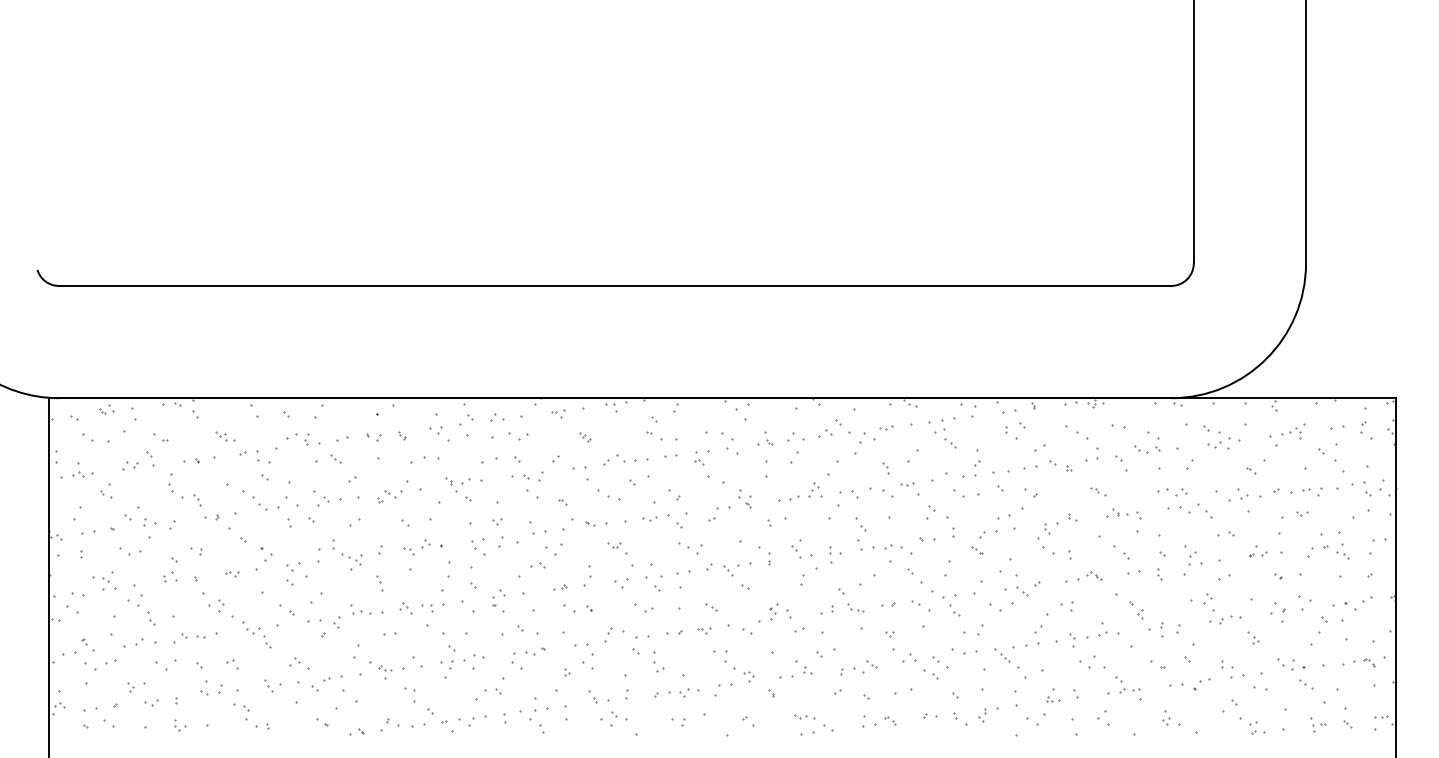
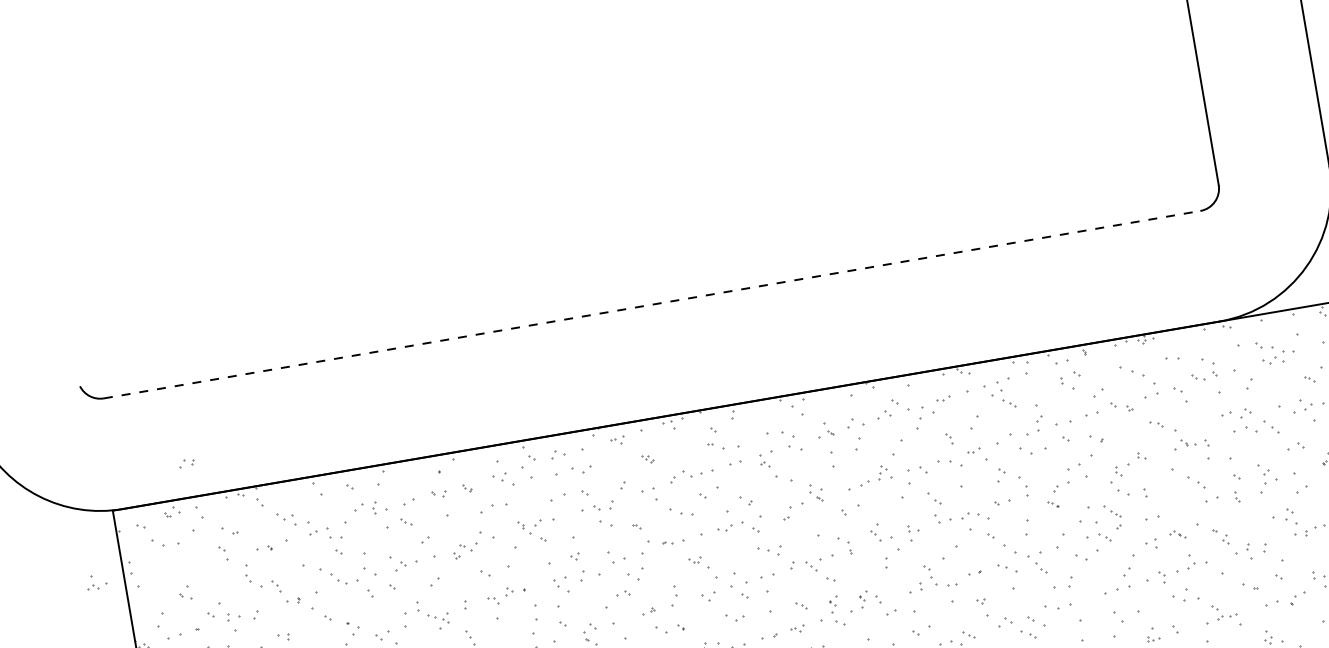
line: (615, 285) -> (652, 304), solid -> dashed
part: (225, 436) -> (293, 518), size x1.6
part: (130, 465) -> (187, 462), moved
part: (82, 469) -> (96, 581), moved
part: (1098, 491) -> (1163, 425), size x1.6
part: (1094, 575) -> (1177, 533), moved
part: (855, 607) -> (943, 581), size x1.6
part: (743, 611) -> (833, 603), added
part: (1002, 655) -> (1112, 511), moved

